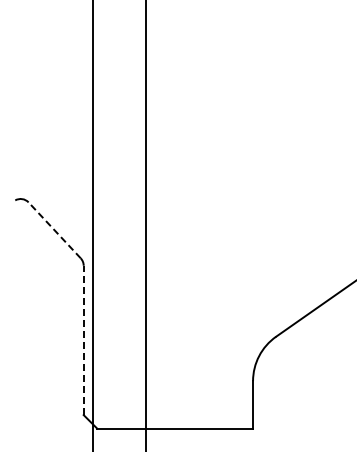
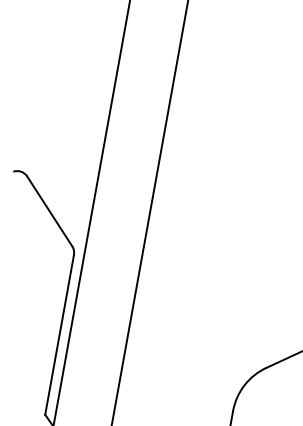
line: (54, 230) -> (49, 211), dashed -> solid
line: (83, 340) -> (59, 334), dashed -> solid

